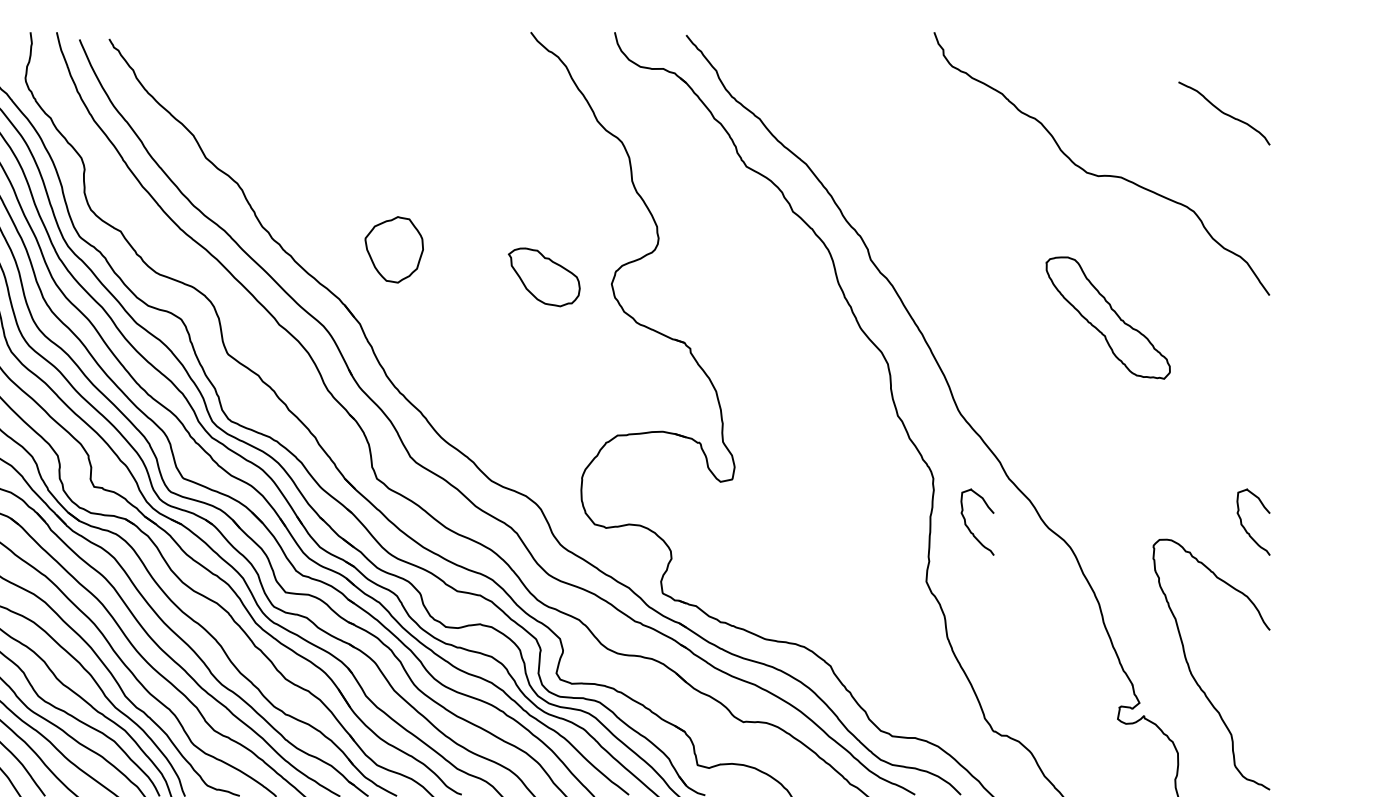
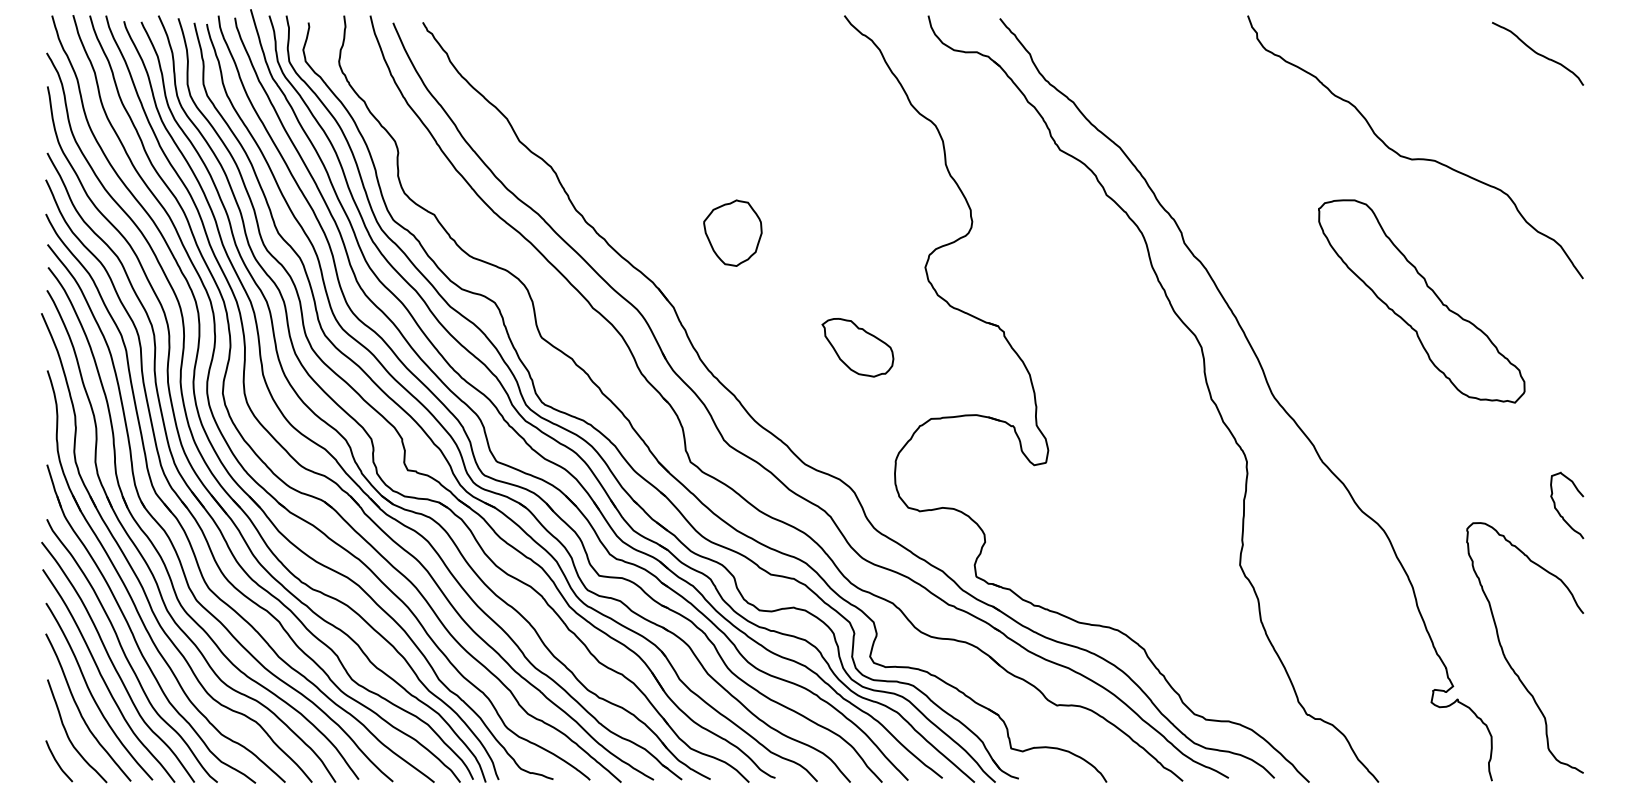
curve: (1224, 113) -> (1538, 53), moved
part: (393, 249) -> (732, 232), moved
part: (543, 277) -> (857, 347), moved
part: (1107, 318) -> (1421, 301), size x1.67
curve: (968, 527) -> (1282, 510), removed

